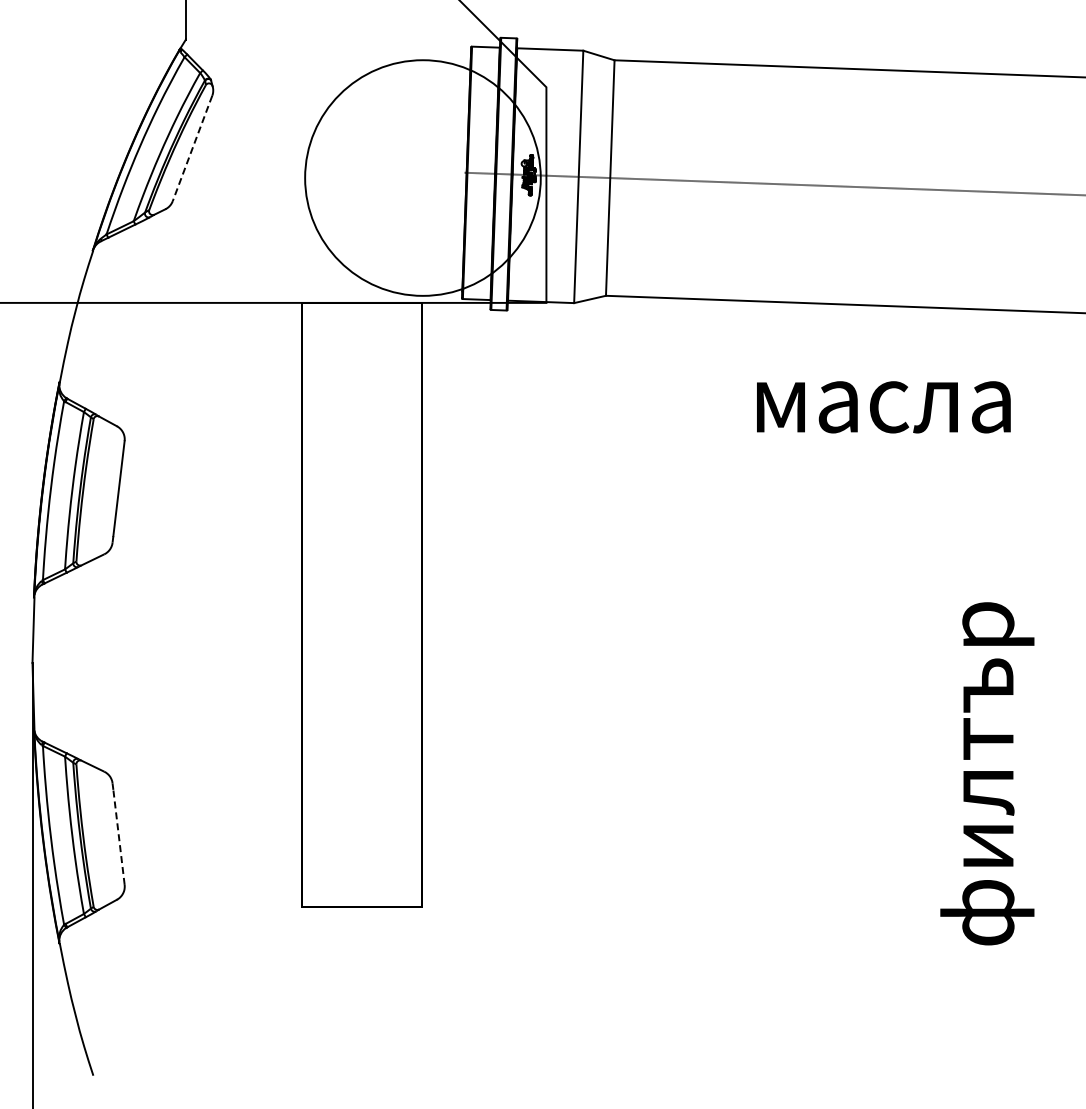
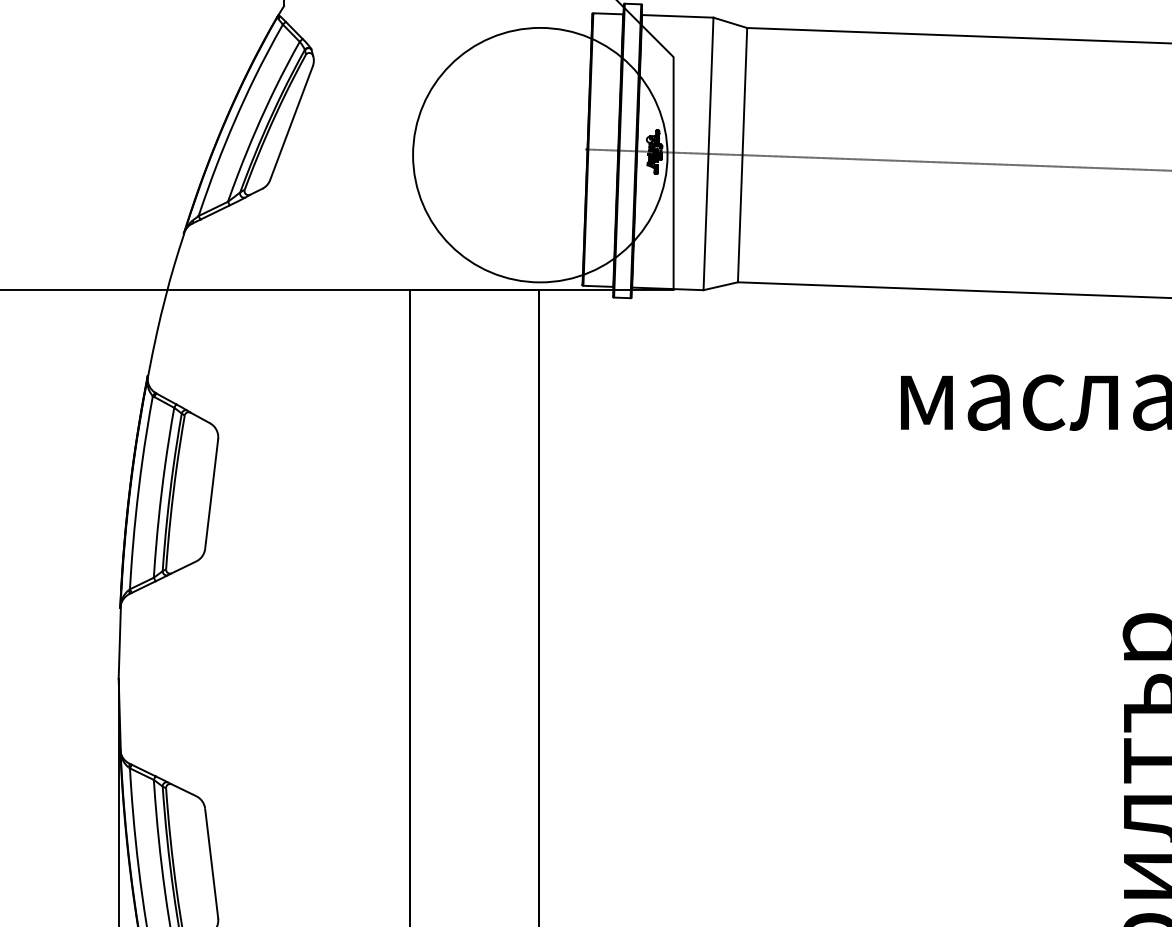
line: (192, 148) -> (291, 123), dashed -> solid
line: (119, 837) -> (212, 867), dashed -> solid

